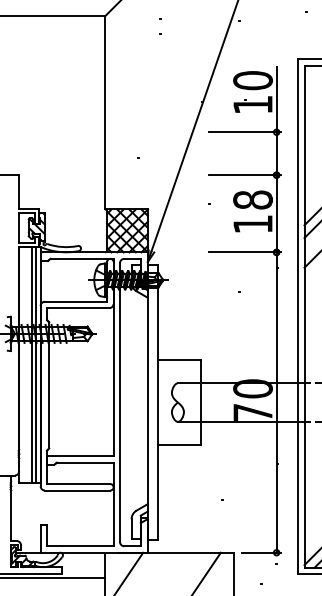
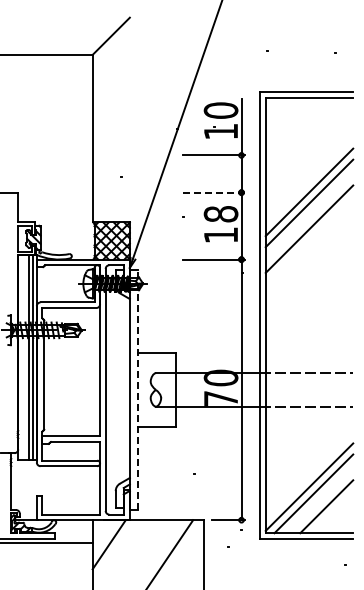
line: (245, 175) -> (214, 192), solid -> dashed
line: (157, 402) -> (138, 389), solid -> dashed

